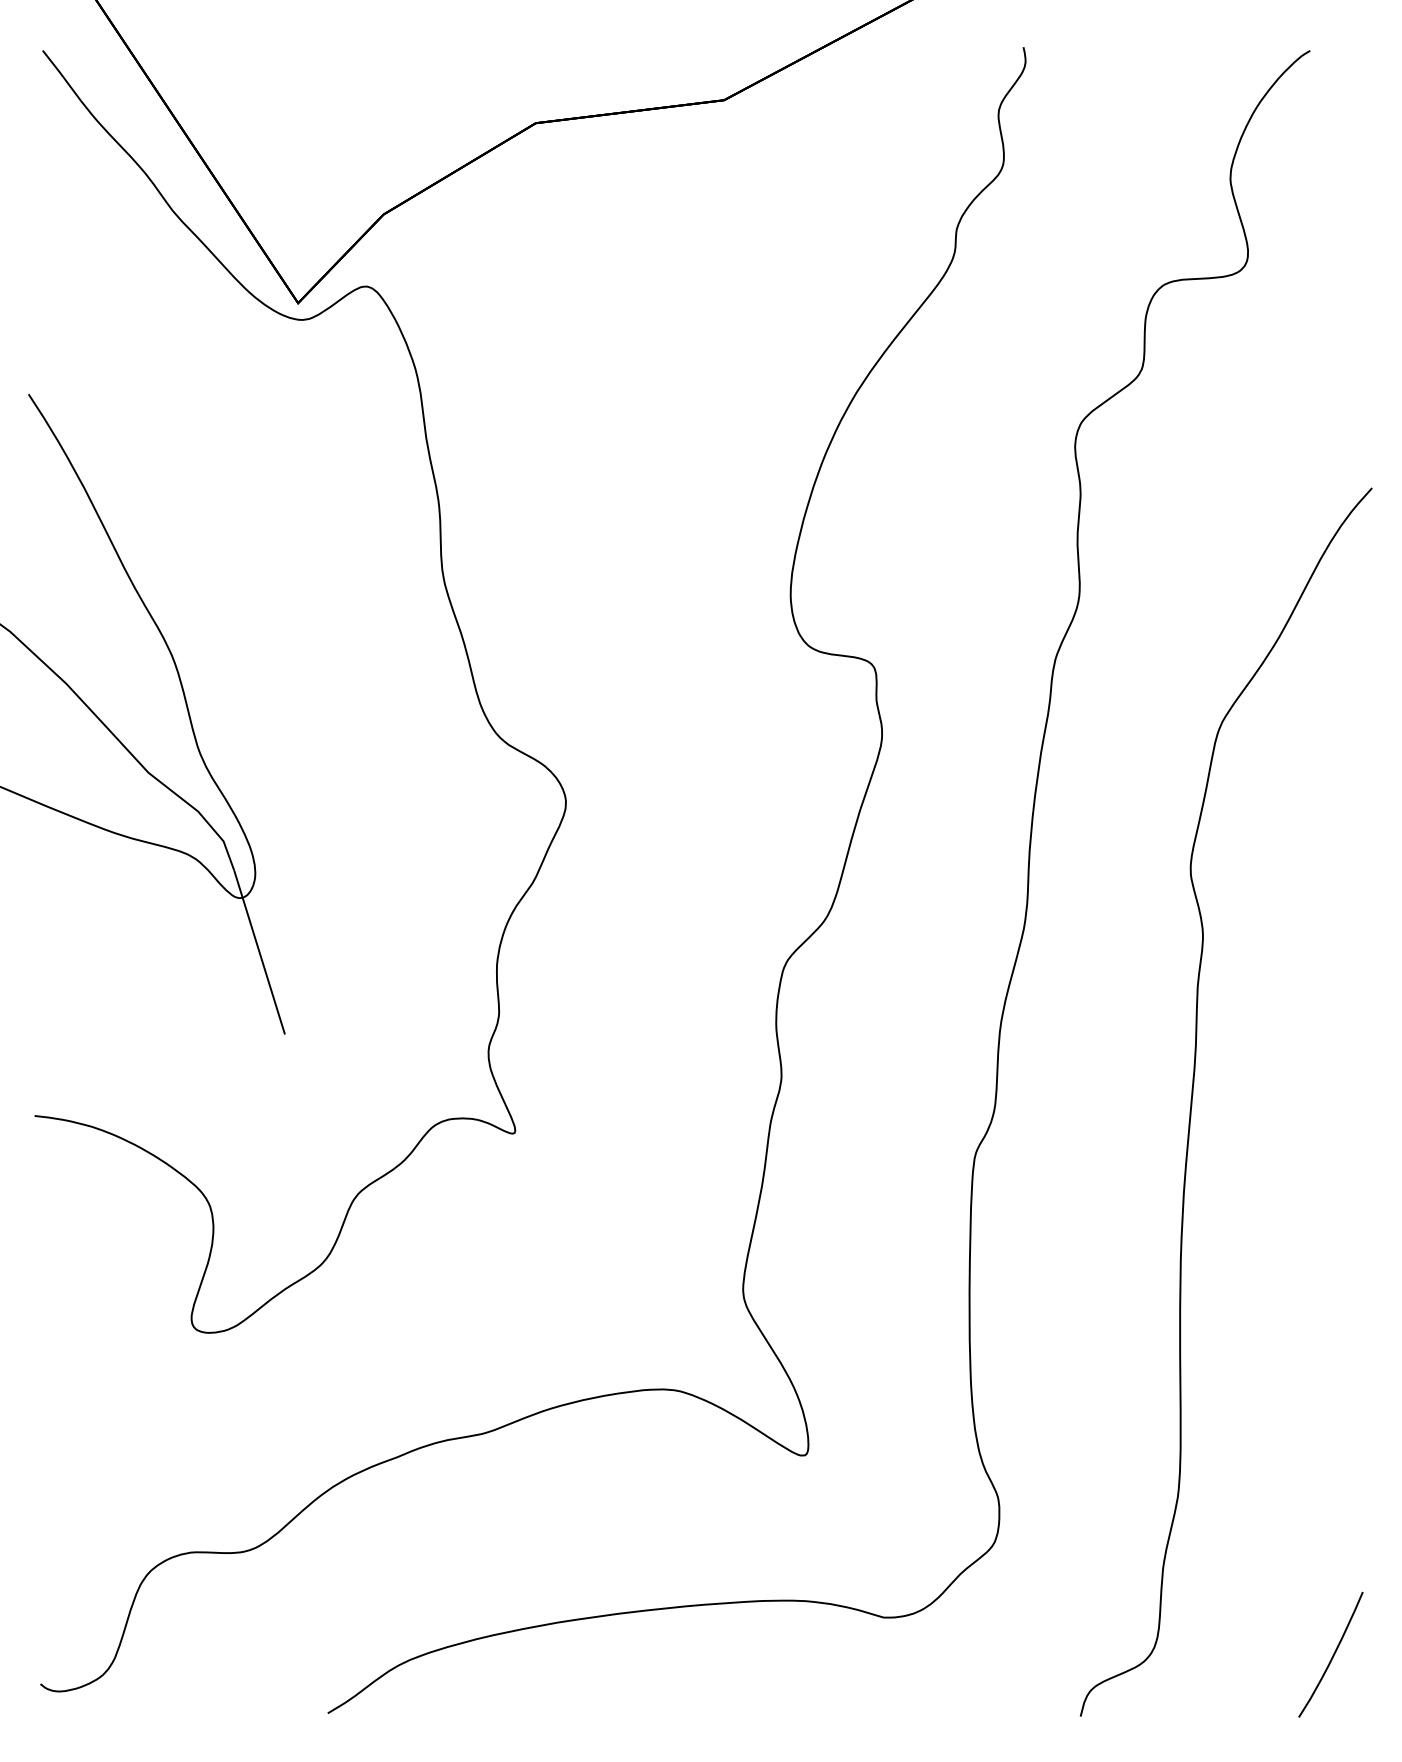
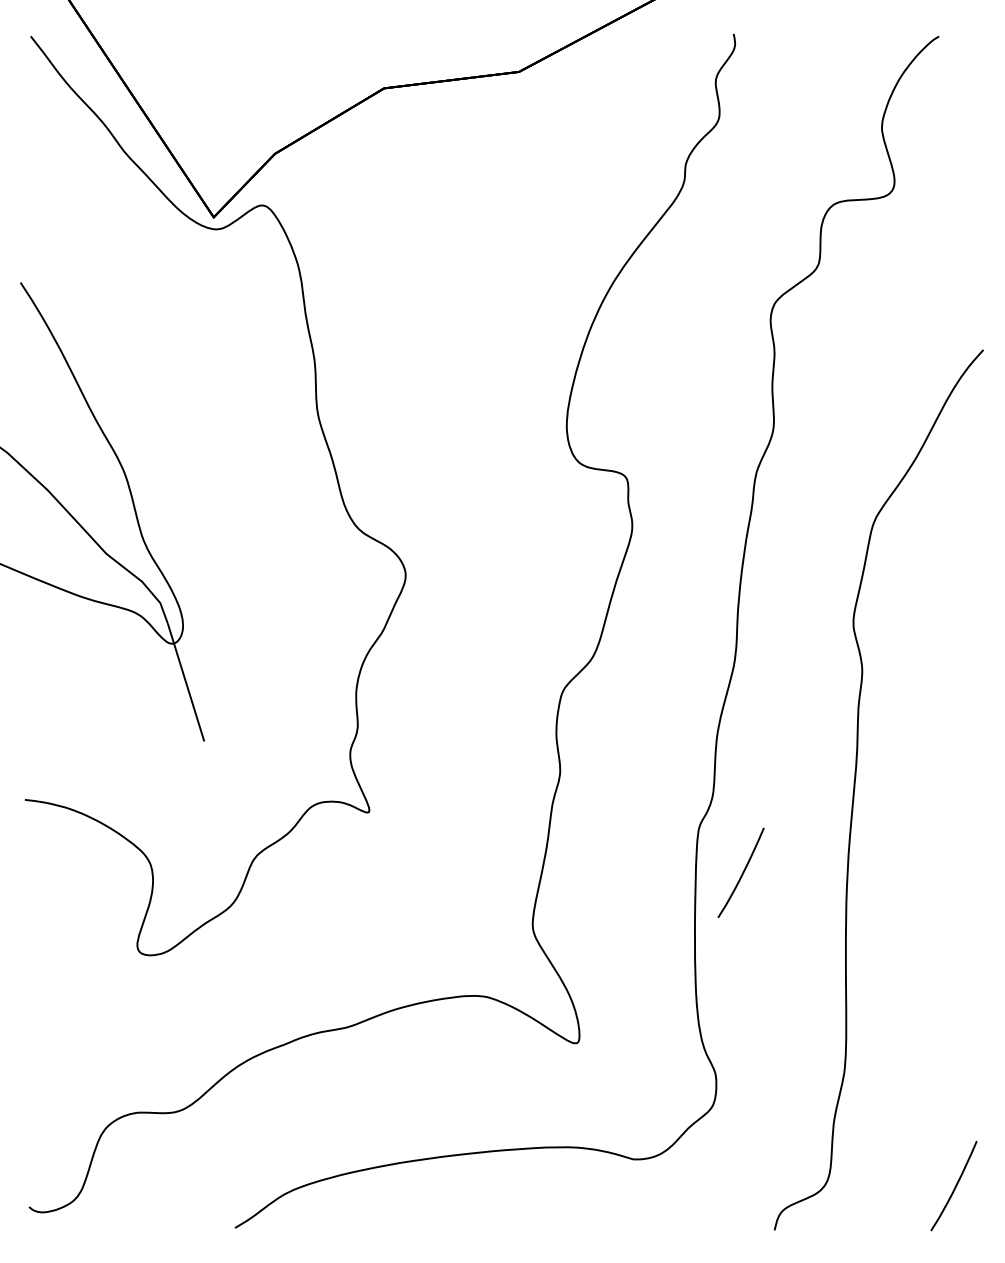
part: (1033, 1217) -> (740, 872), added

